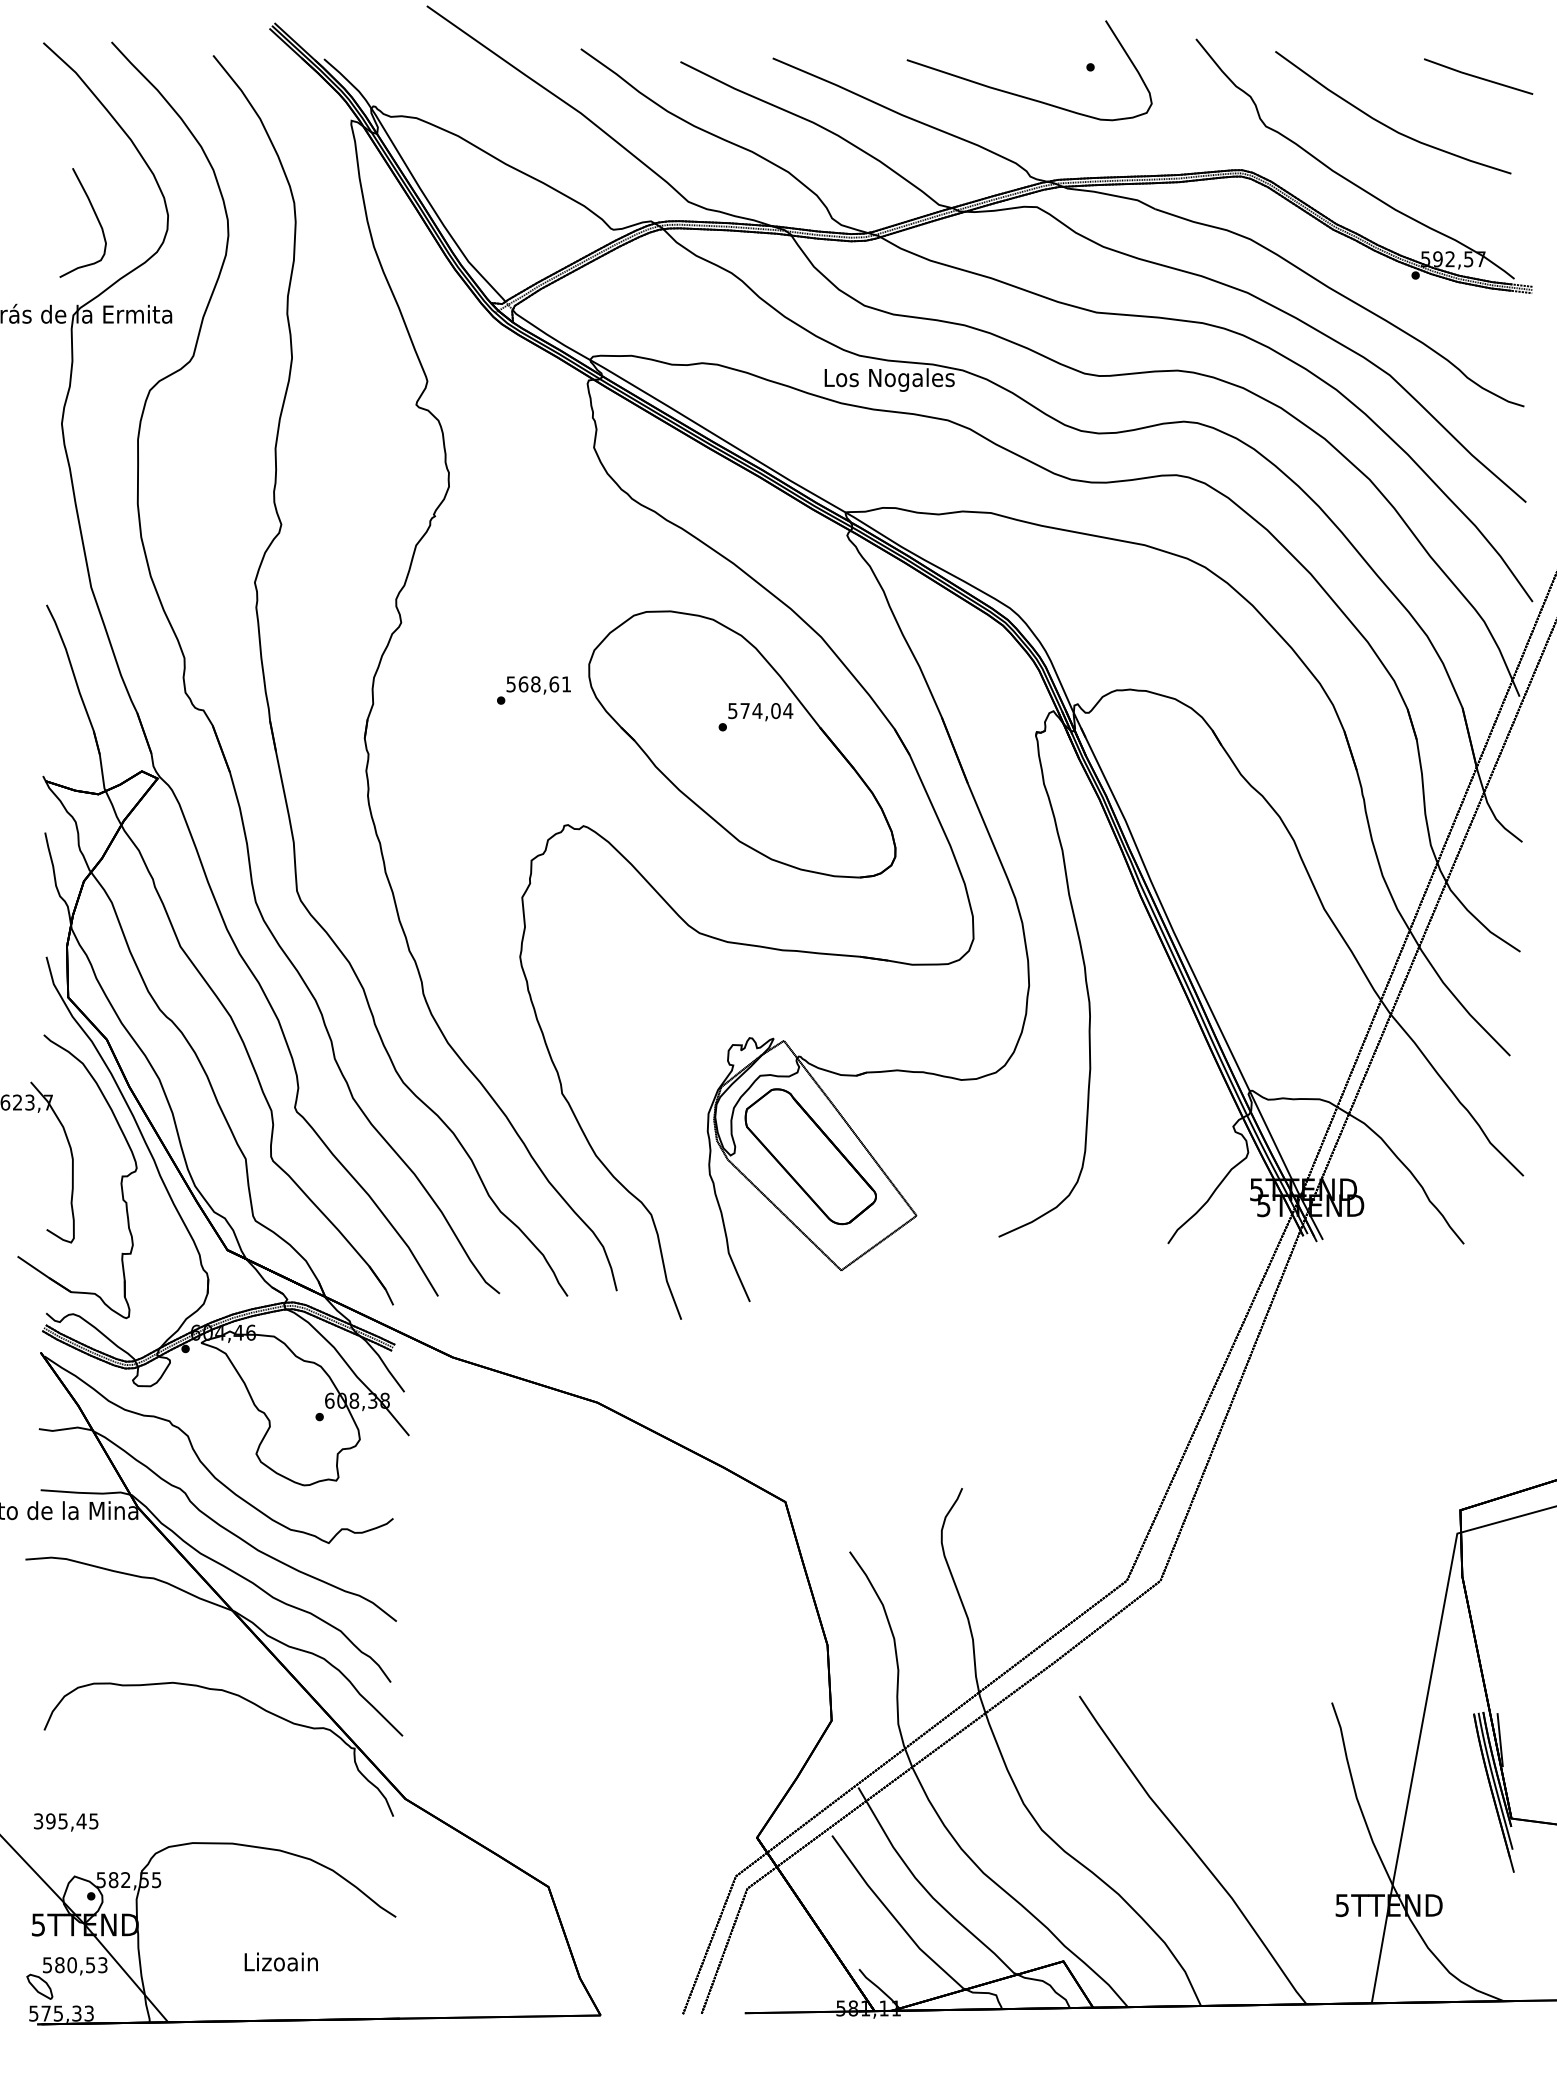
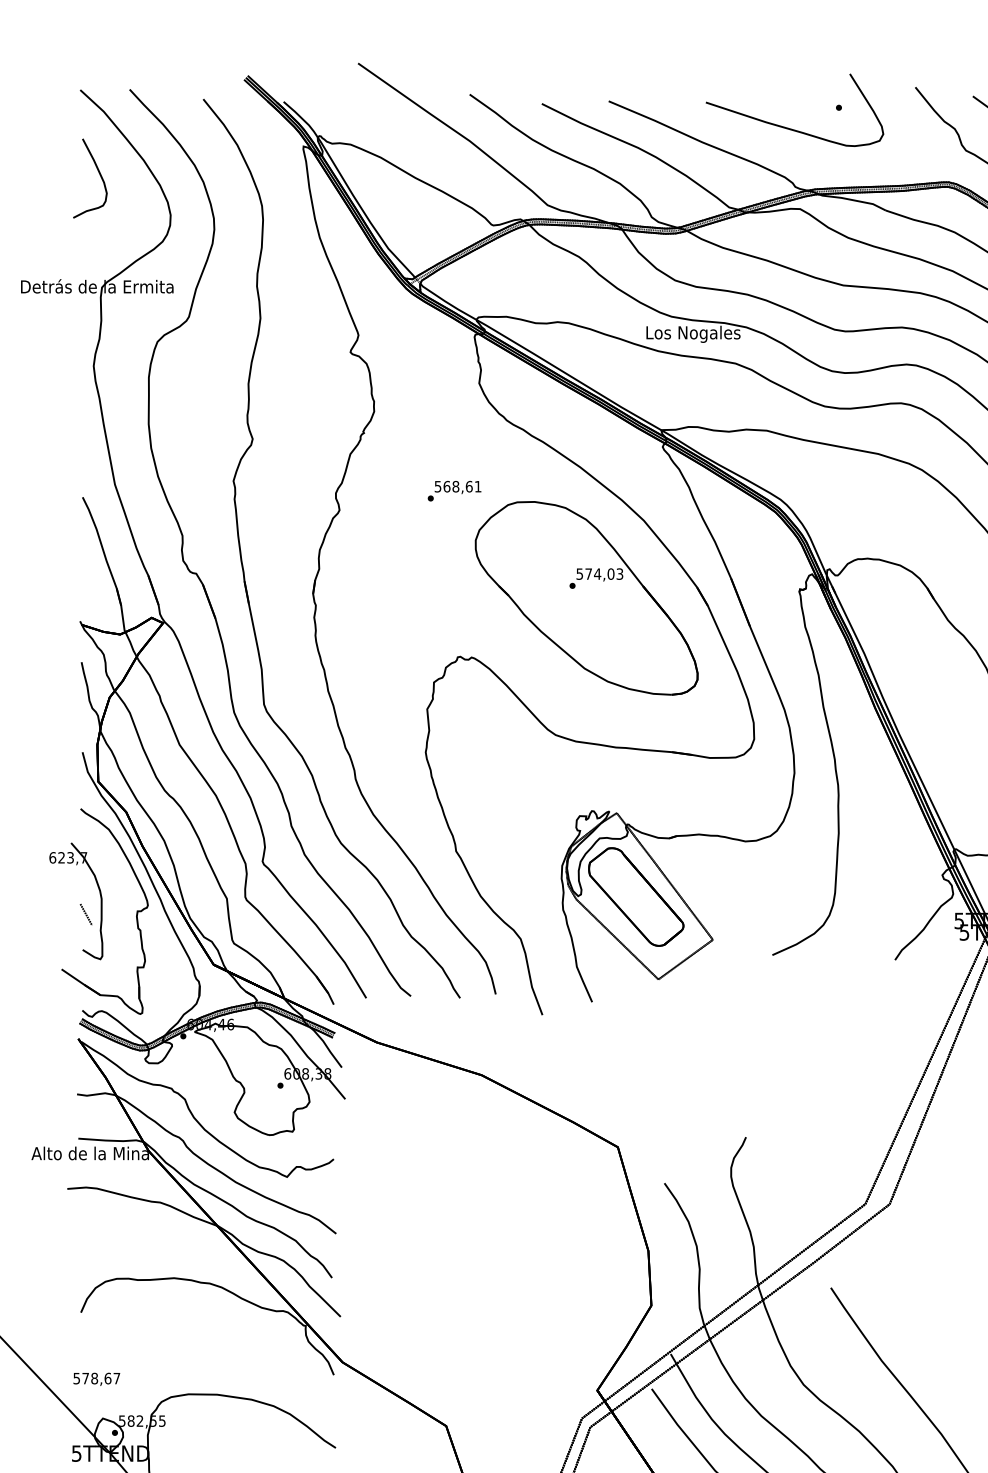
curve: (95, 216) -> (99, 173), moved
text: (533, 690) -> (454, 491), moved
text: (788, 711) -> (620, 574), 574,04 -> 574,03
line: (51, 1181) -> (86, 915), added
text: (66, 1821) -> (97, 1378), 395,45 -> 578,67

